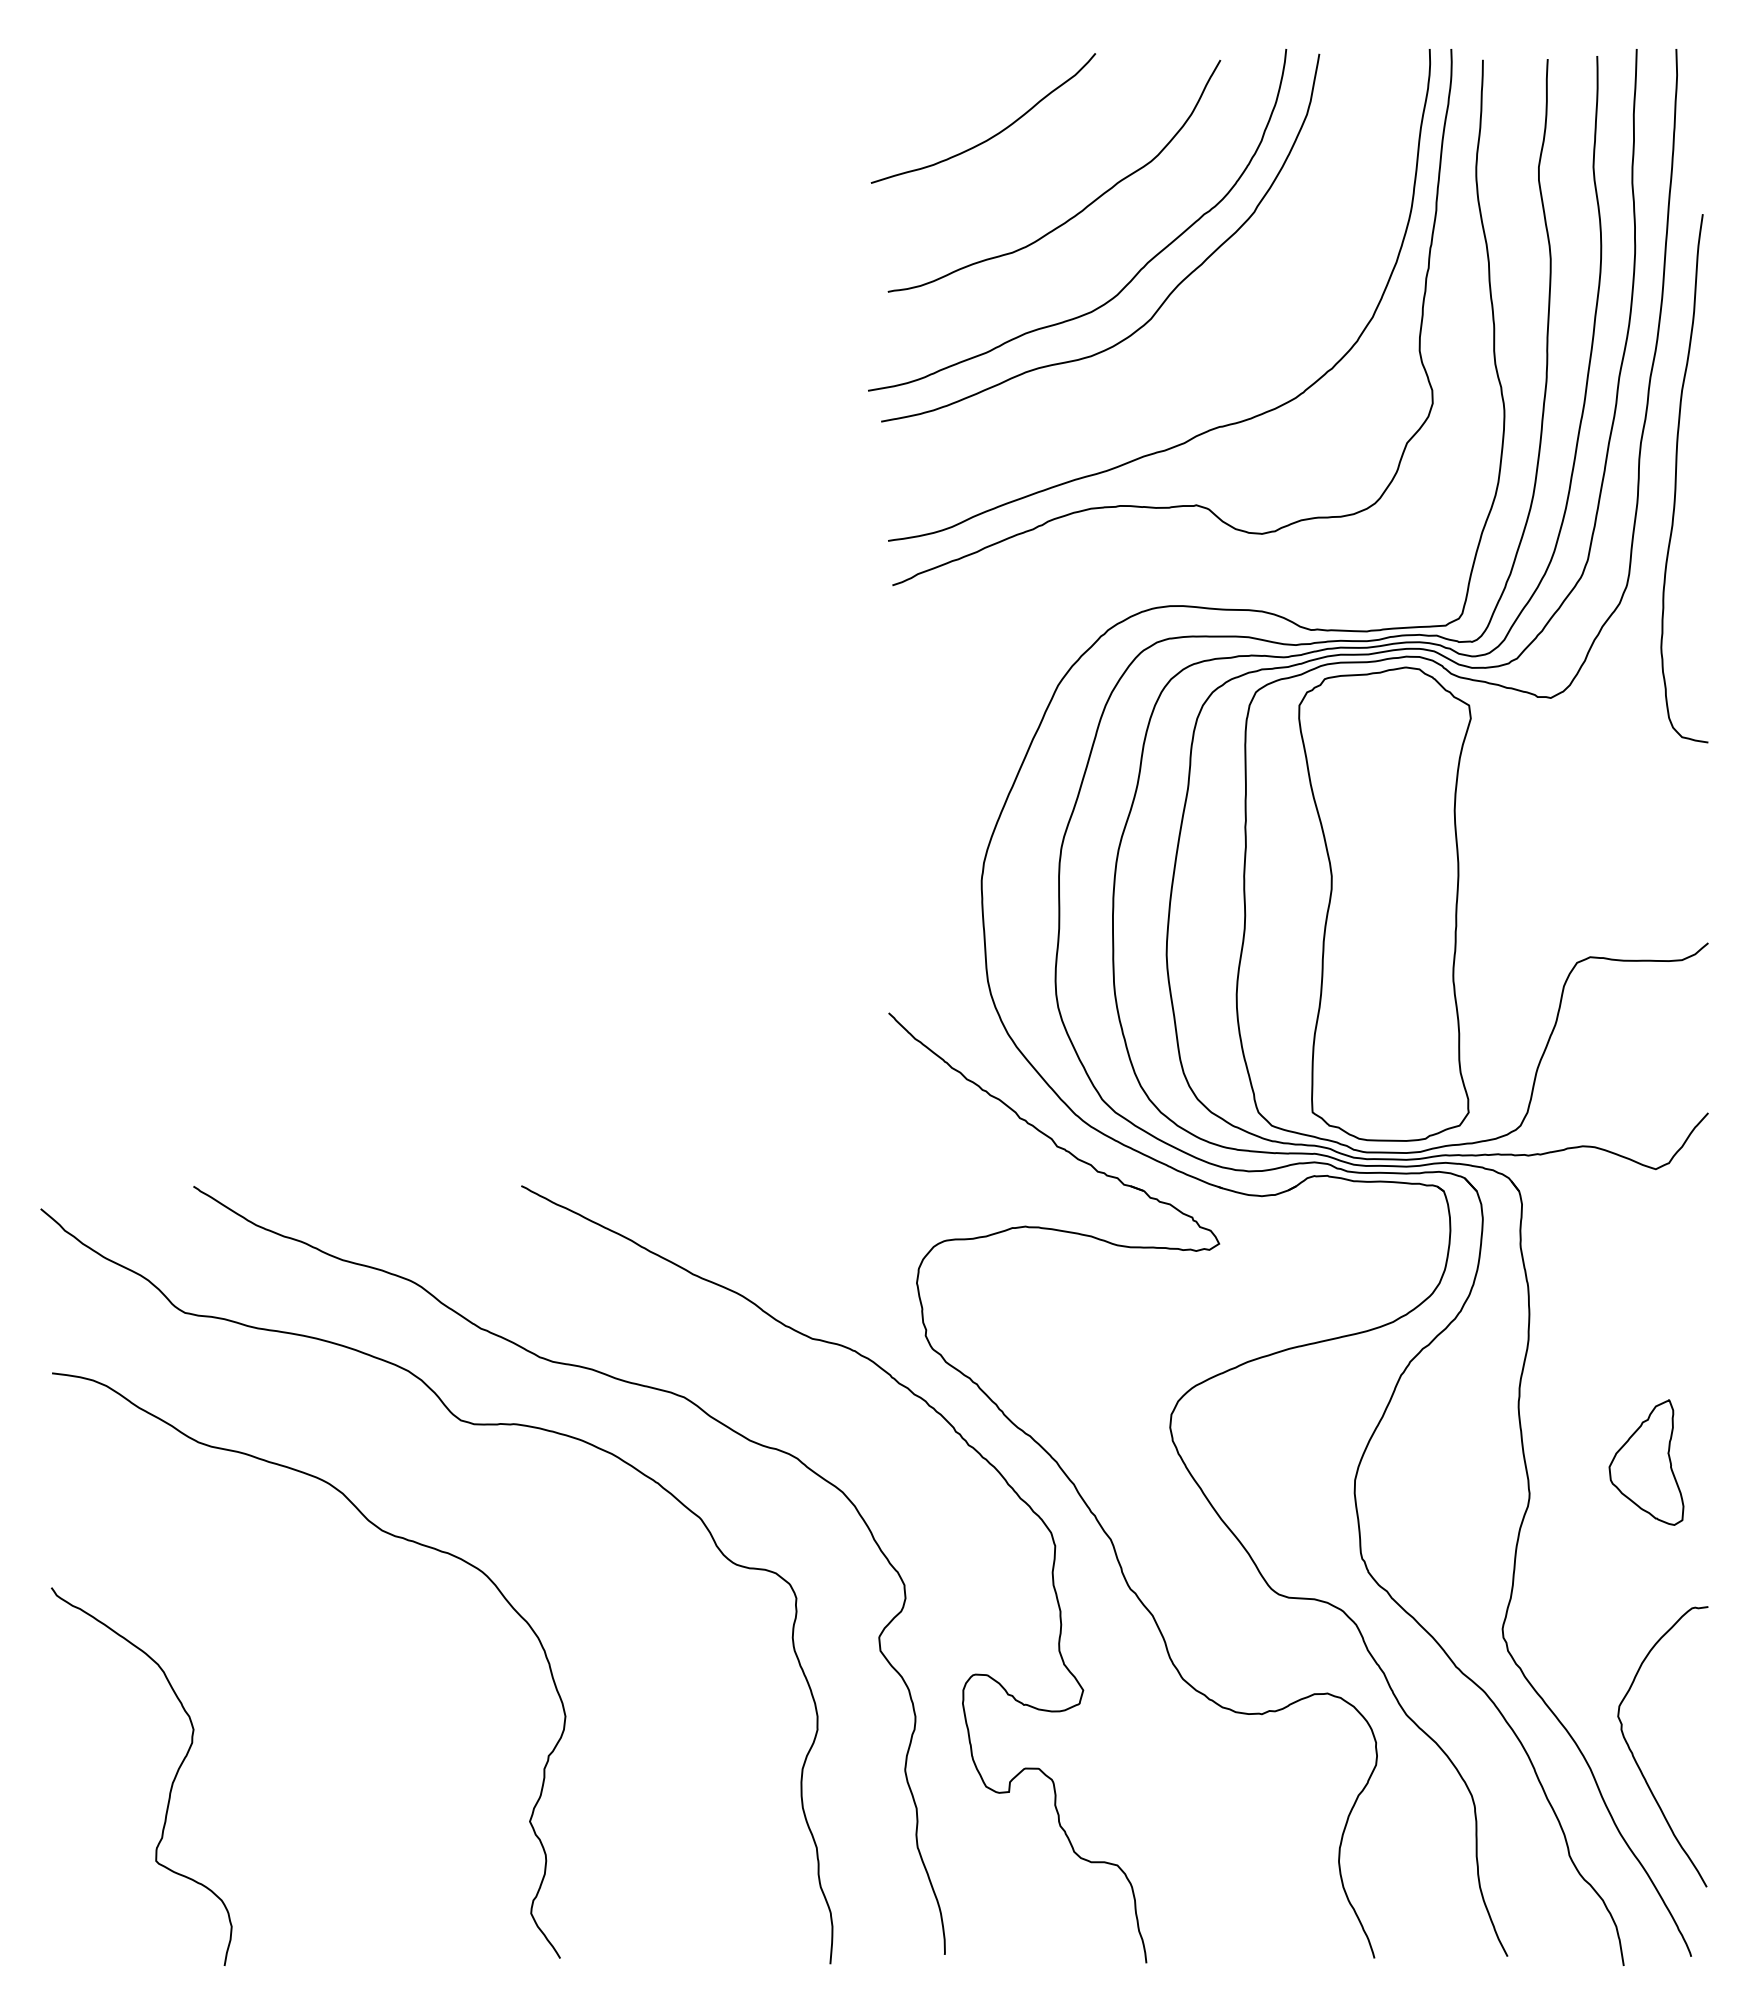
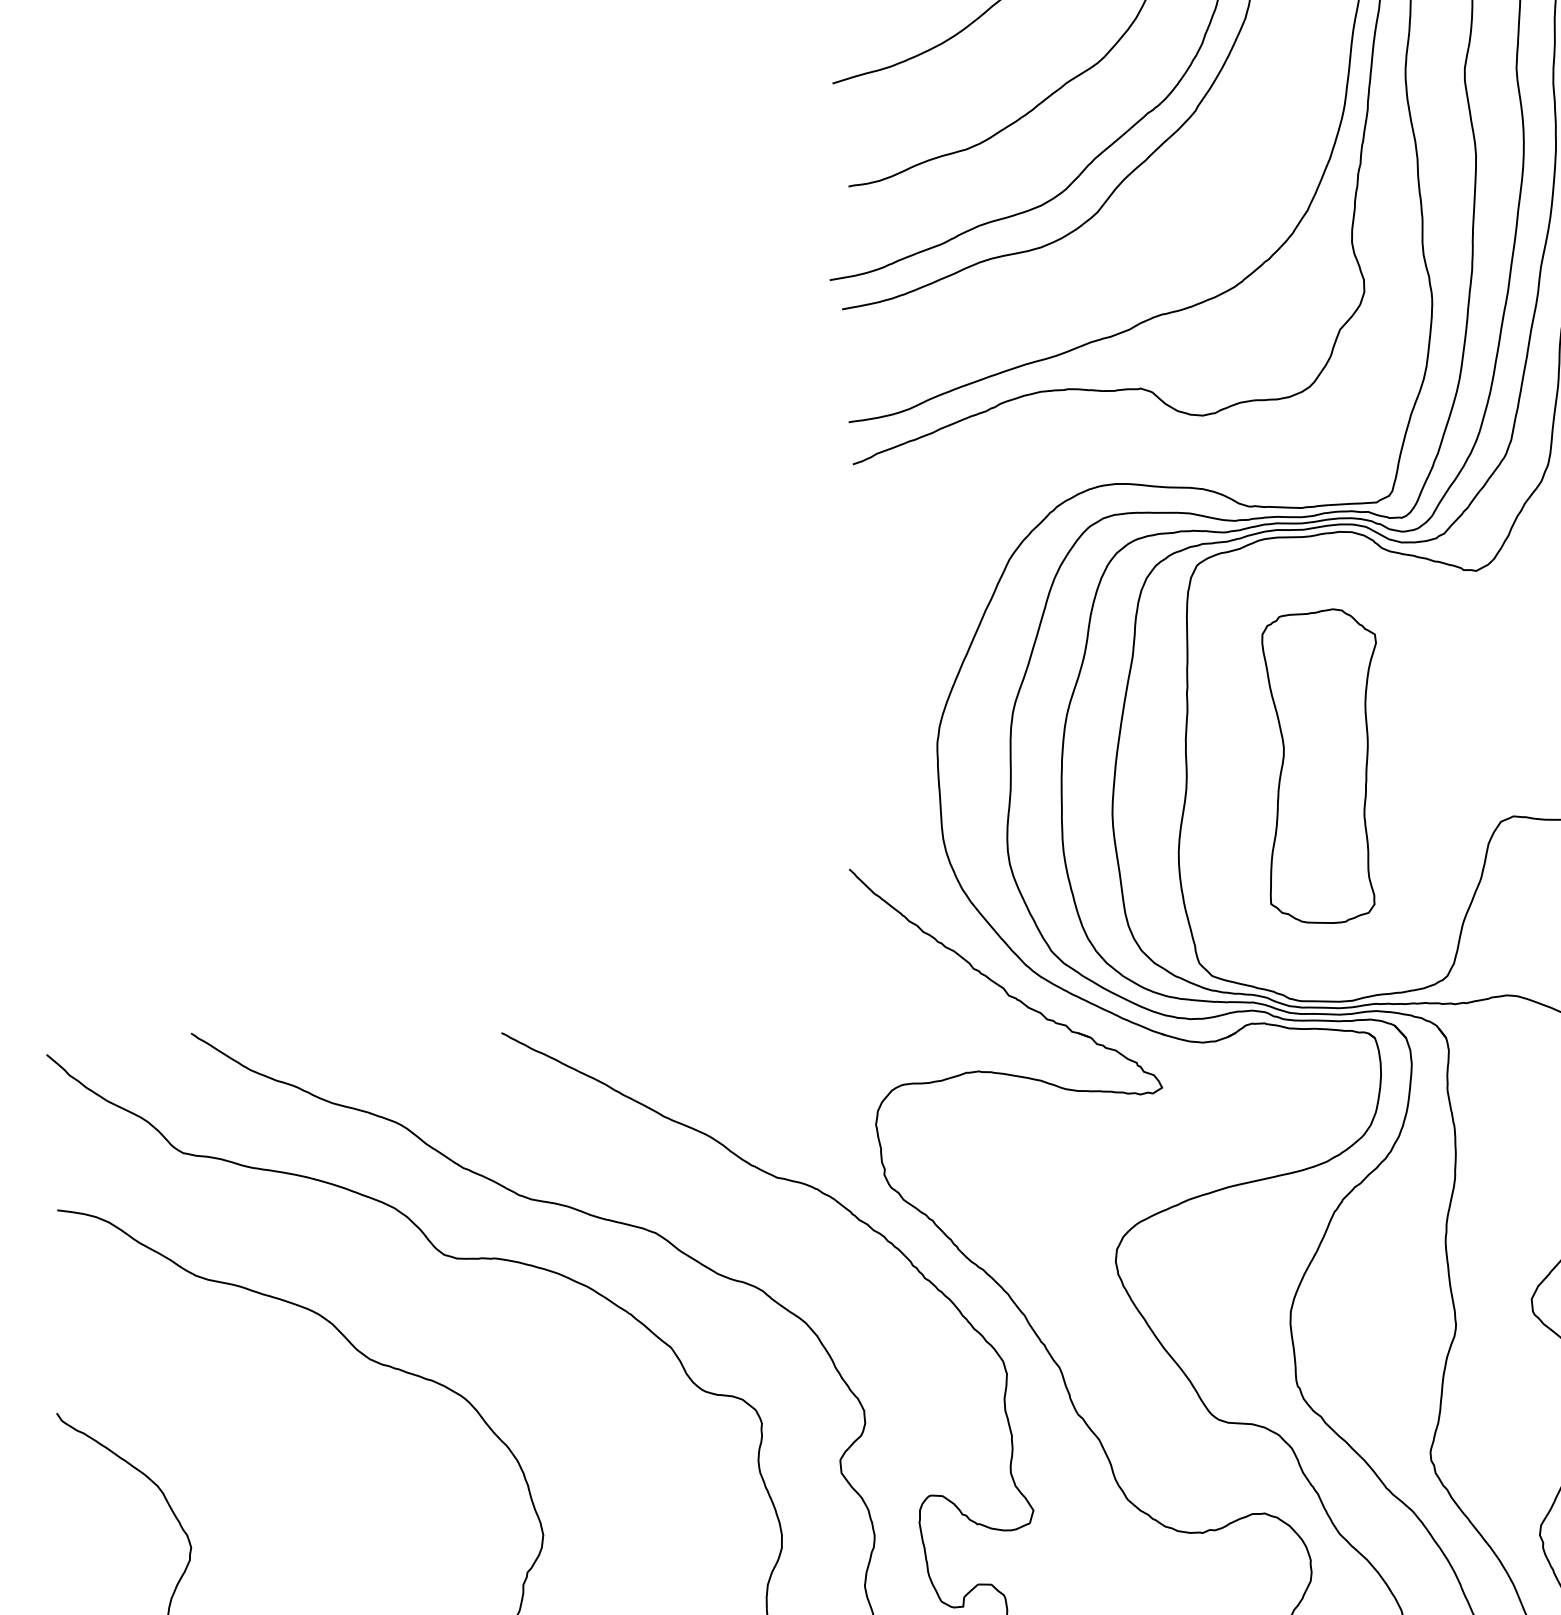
part: (1384, 903) -> (1318, 765), size x0.7

